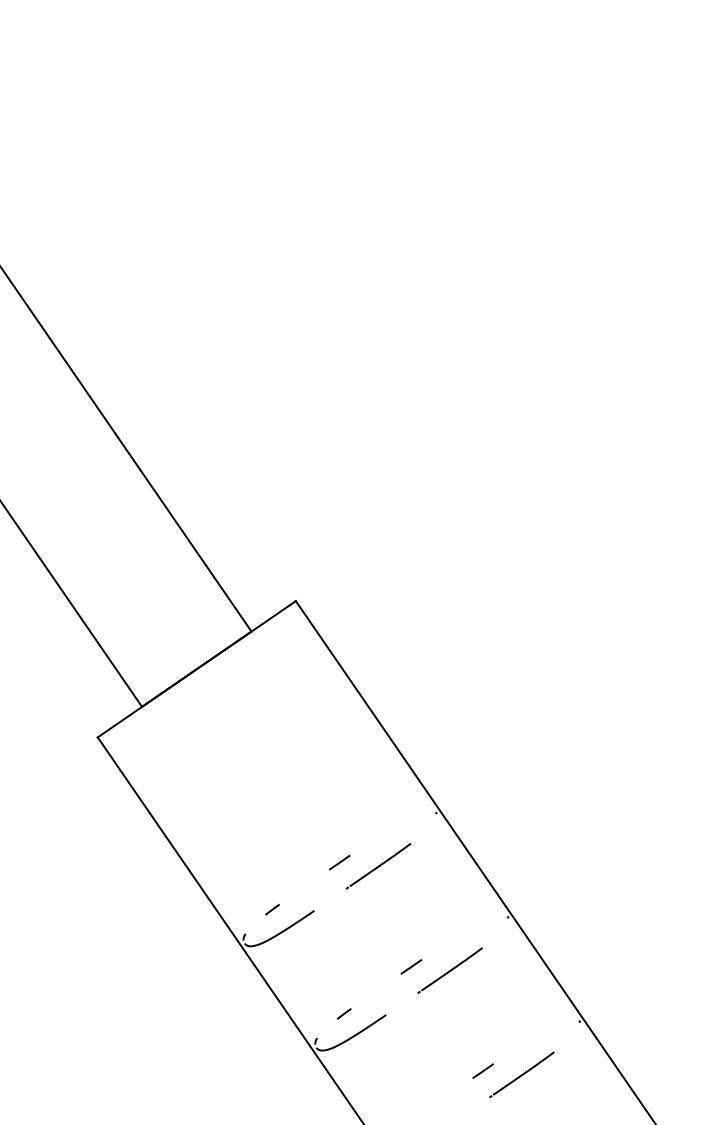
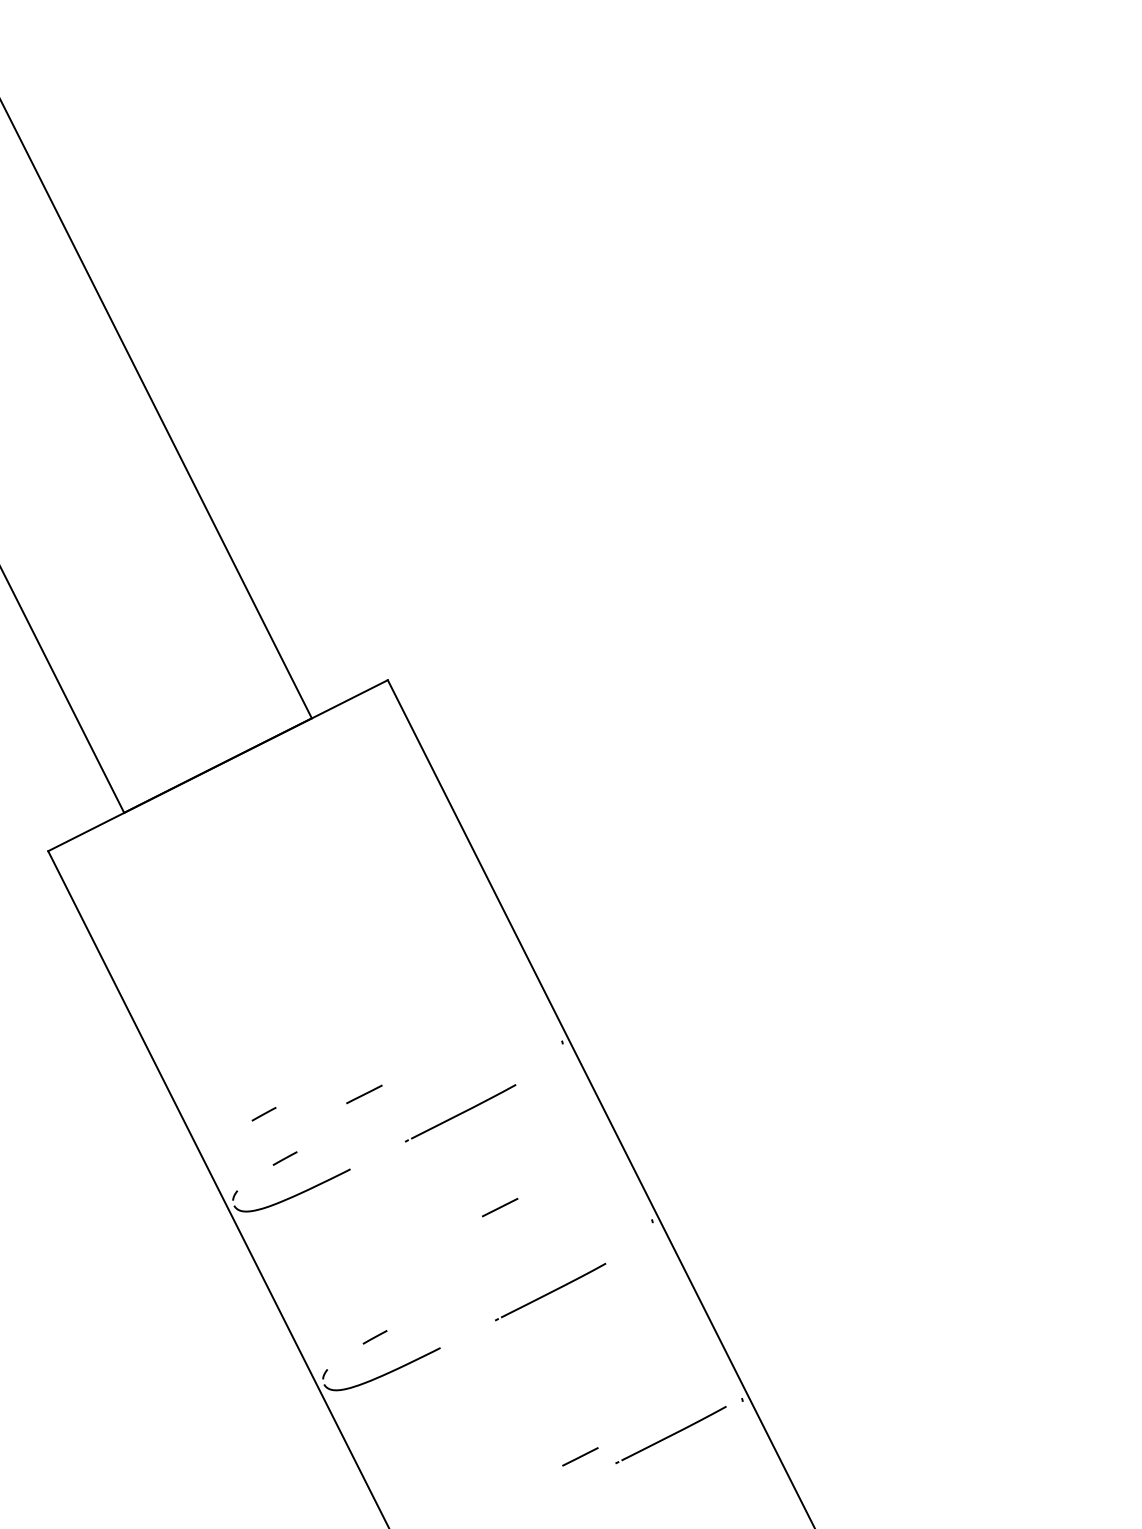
line: (339, 862) -> (364, 1094), moved
line: (255, 883) -> (264, 1113), added
line: (411, 966) -> (500, 1206), moved
line: (521, 1074) -> (670, 1434), moved

